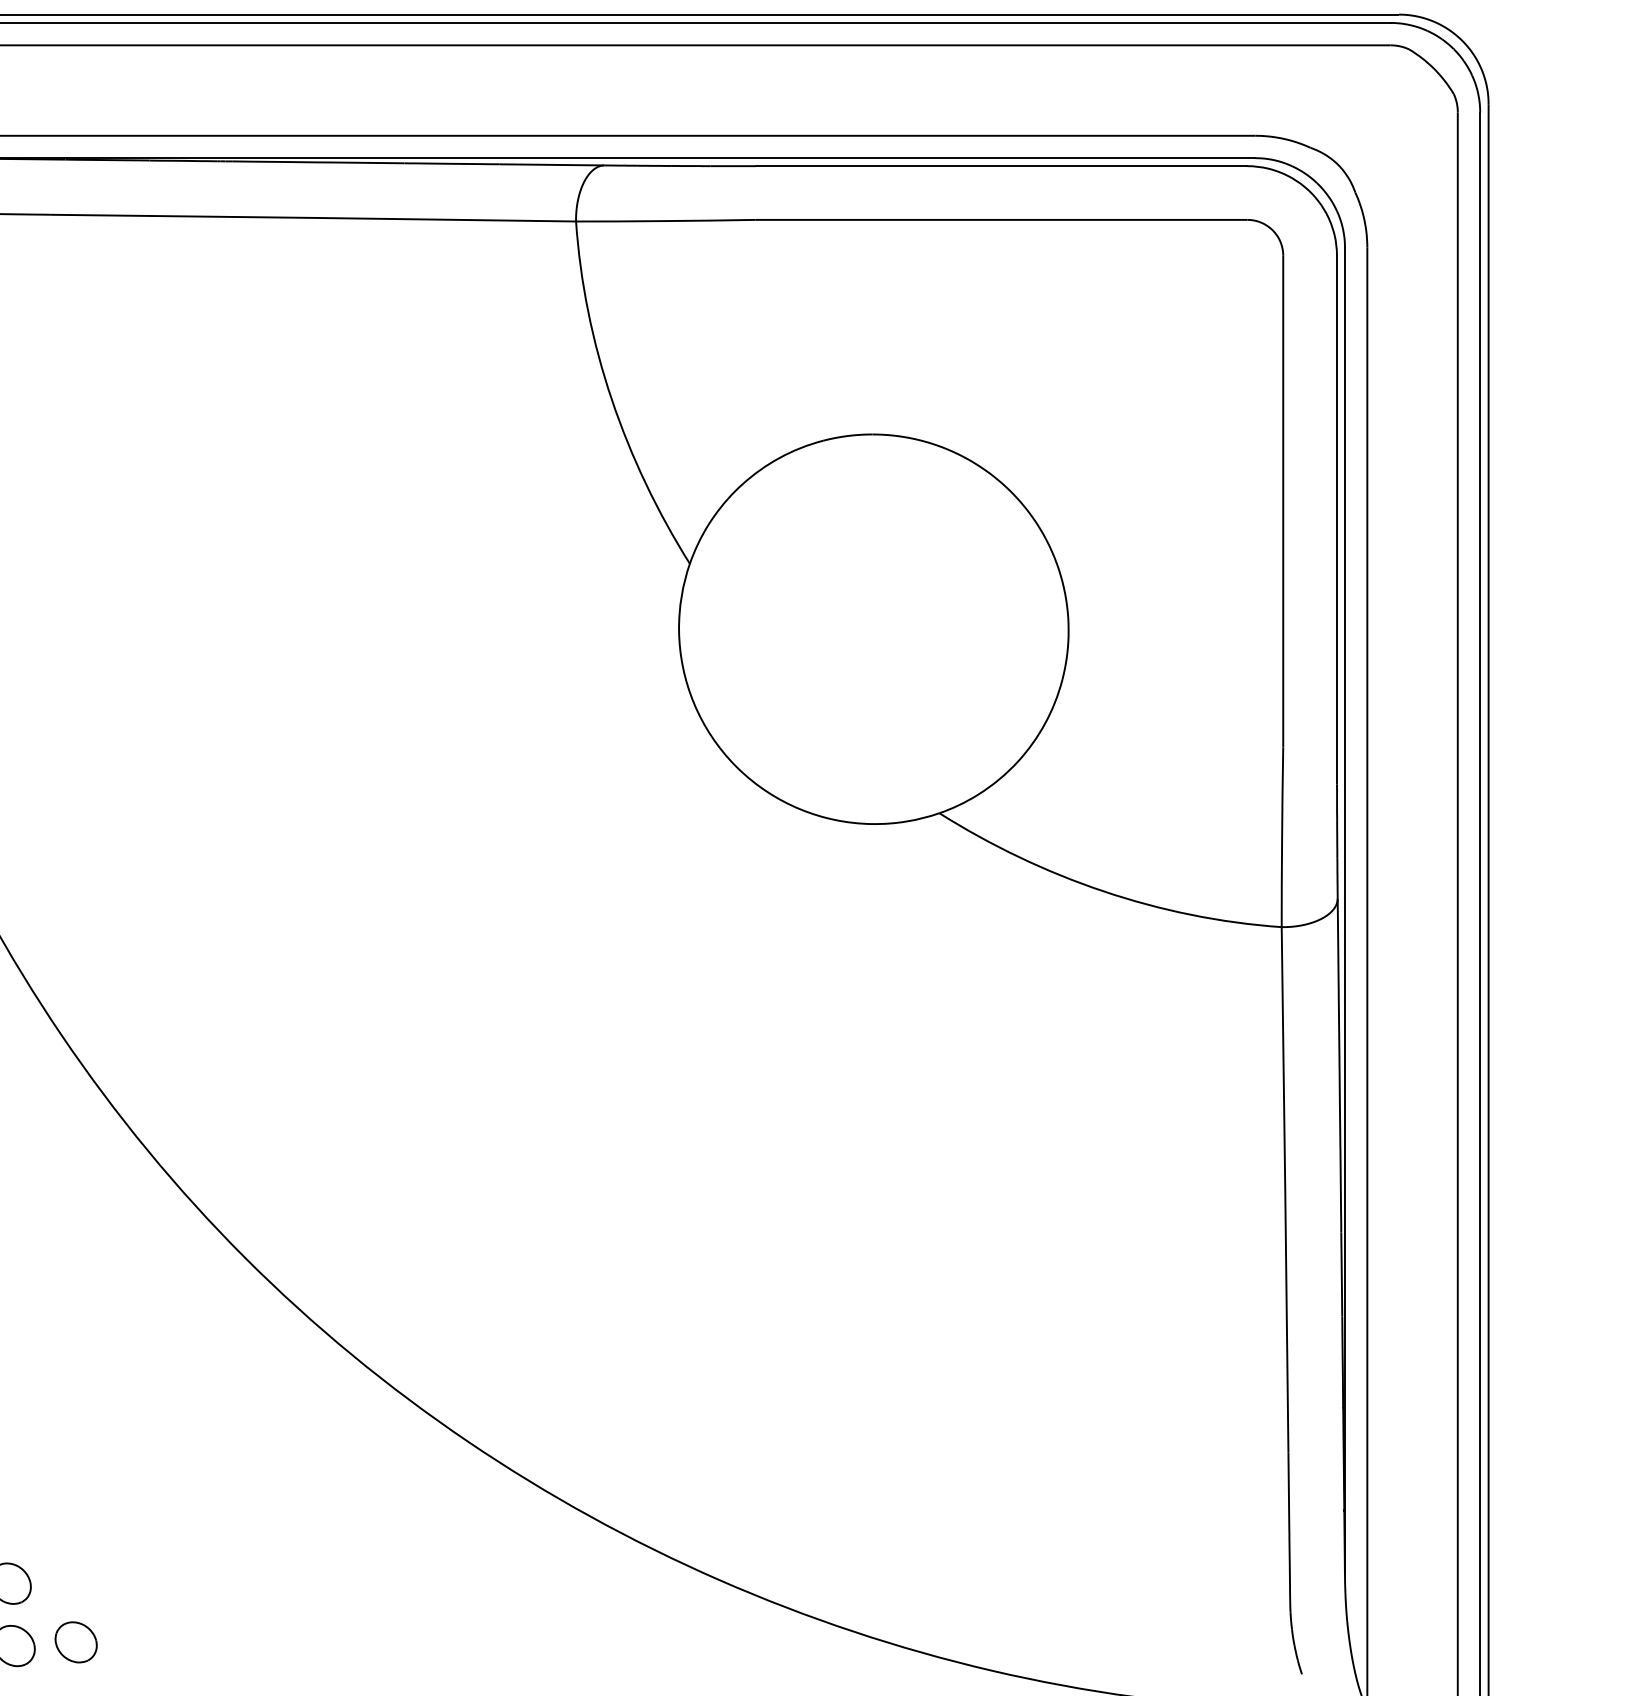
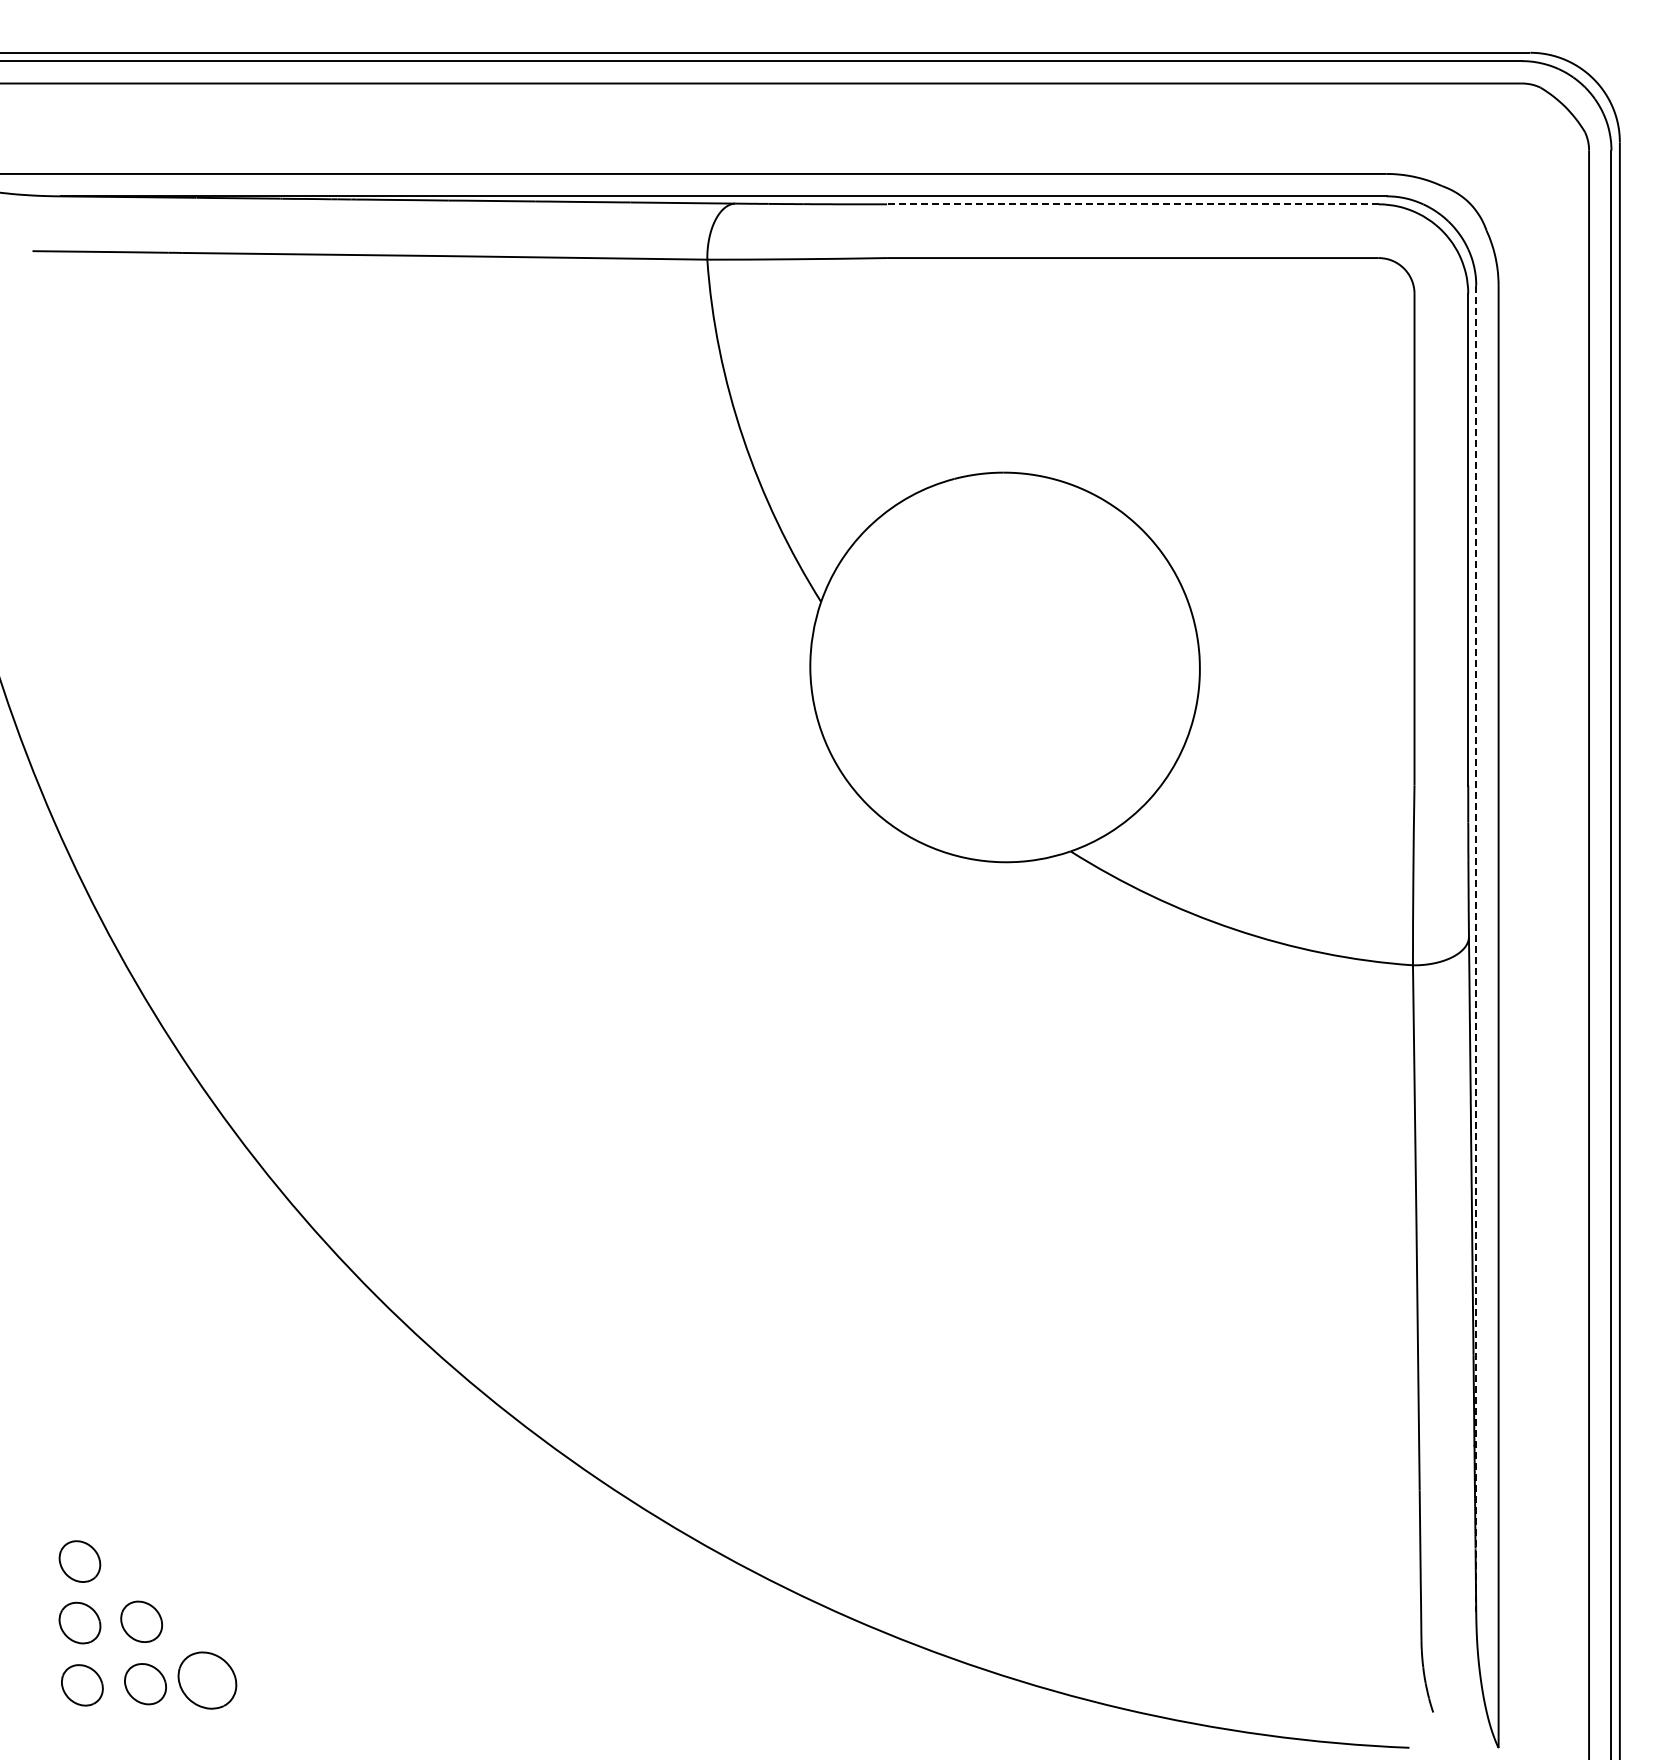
line: (1001, 166) -> (1132, 204), solid -> dashed
line: (1345, 910) -> (1476, 948), solid -> dashed
part: (76, 1642) -> (207, 1680), size x1.4

